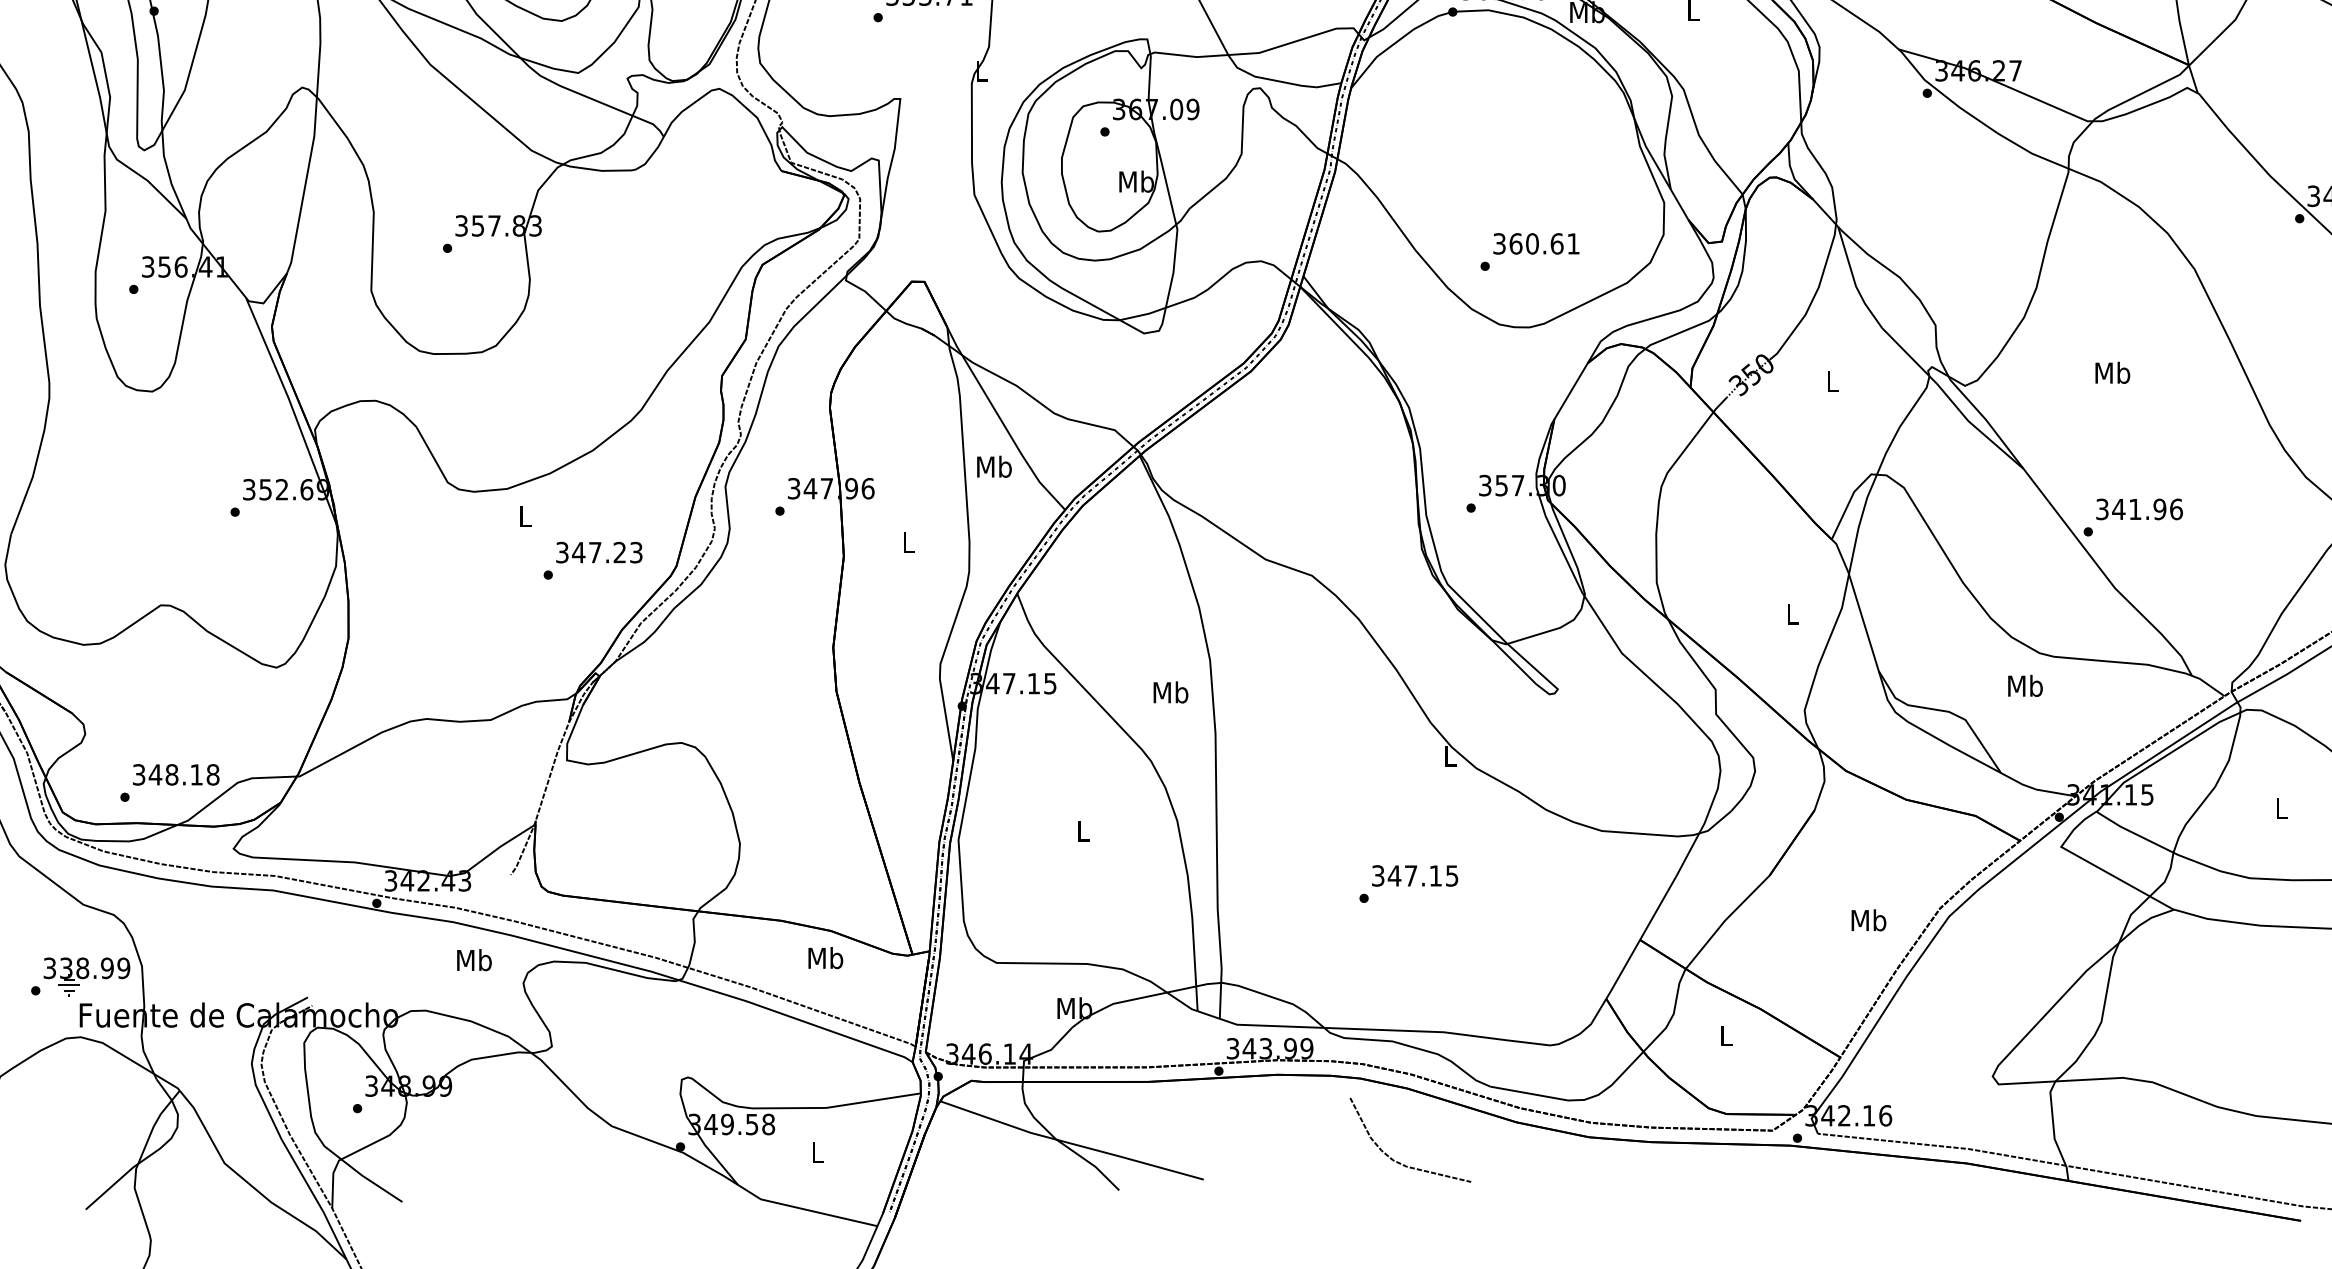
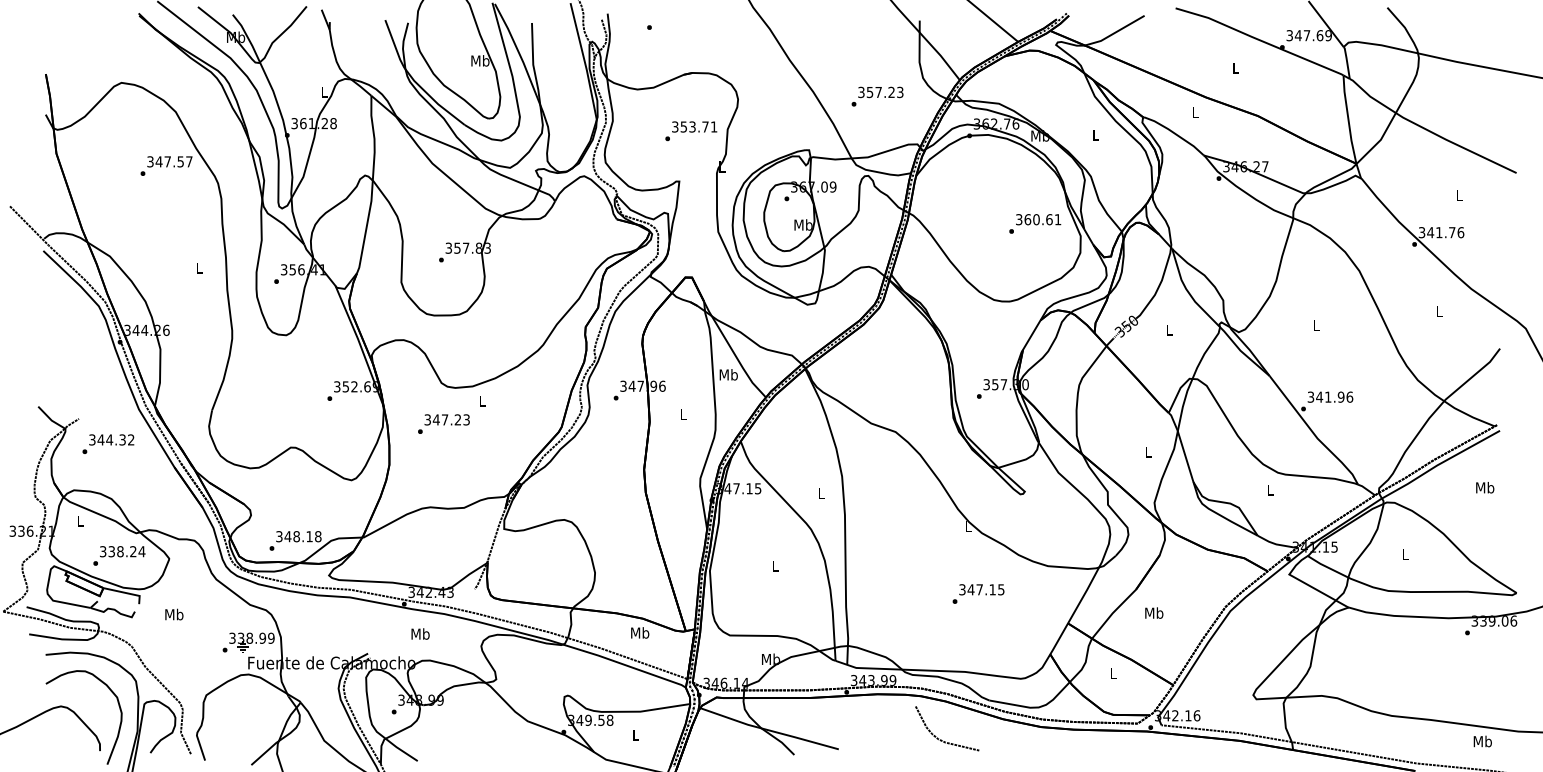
text: (1530, 251) -> (1035, 223), moved
text: (2112, 372) -> (1316, 325), Mb -> L
text: (592, 559) -> (443, 423), moved
text: (2025, 685) -> (1270, 489), Mb -> L
text: (1170, 692) -> (821, 493), Mb -> L
text: (1408, 883) -> (978, 593), moved
text: (1869, 919) -> (1154, 612), moved
text: (474, 959) -> (420, 633), moved

